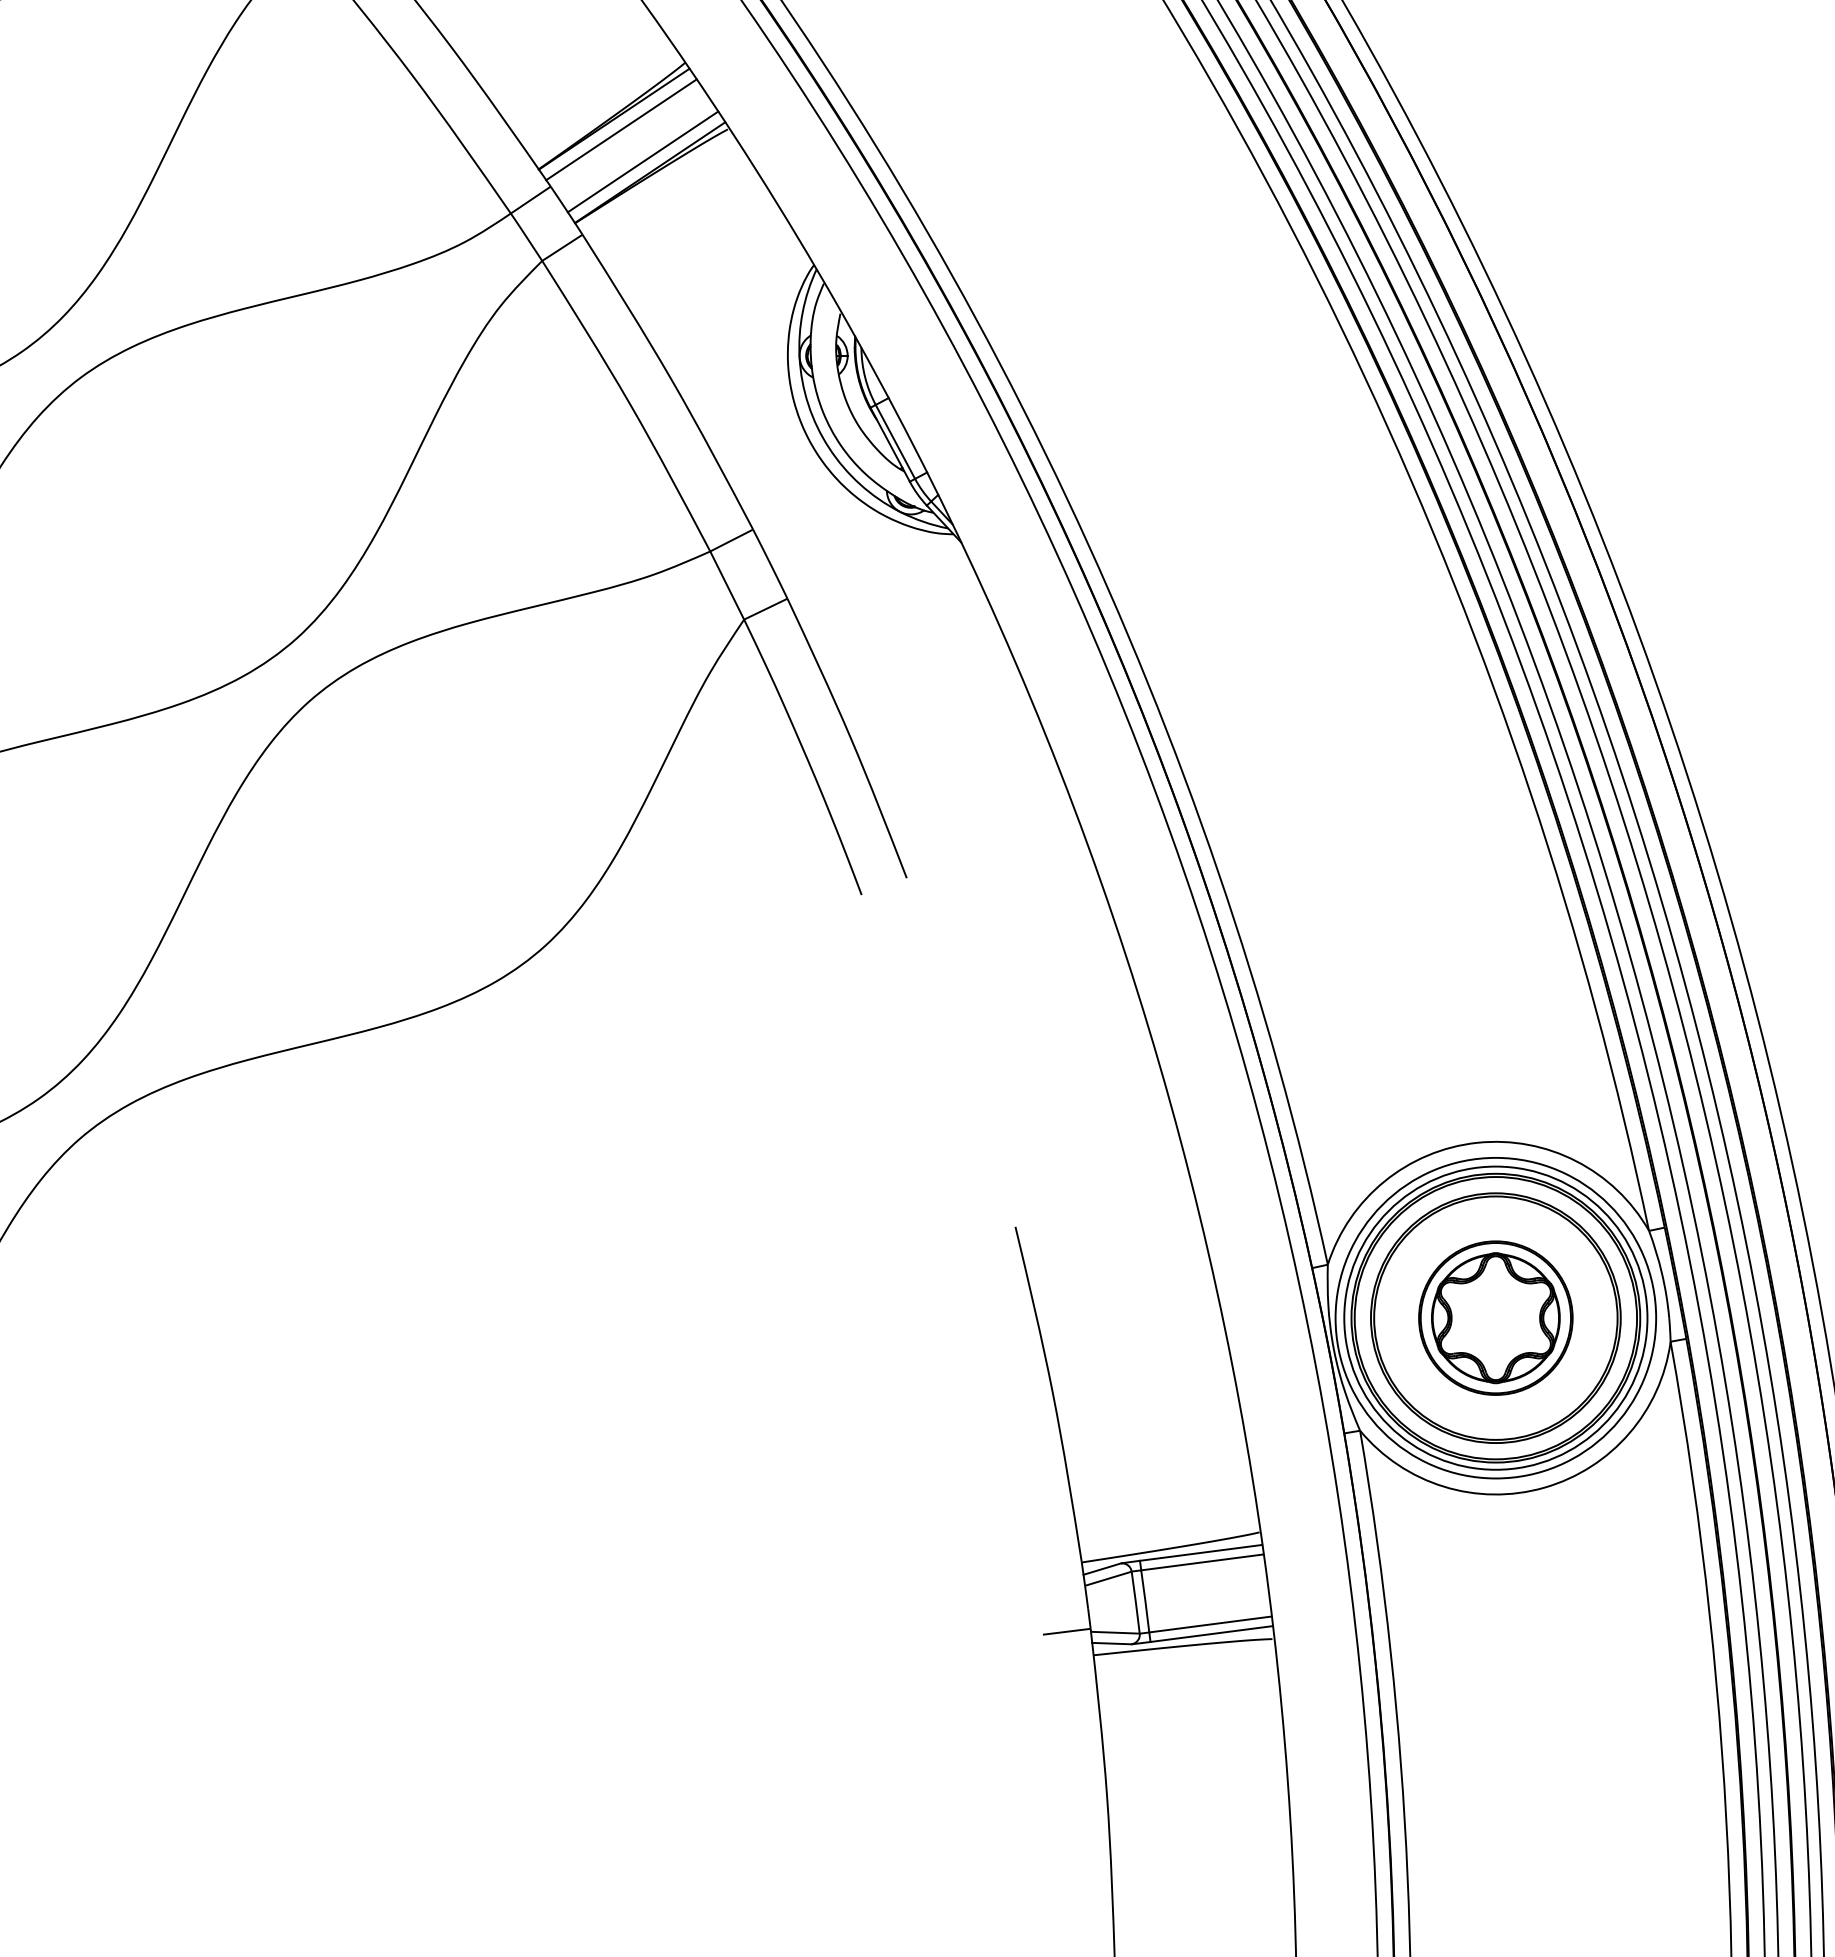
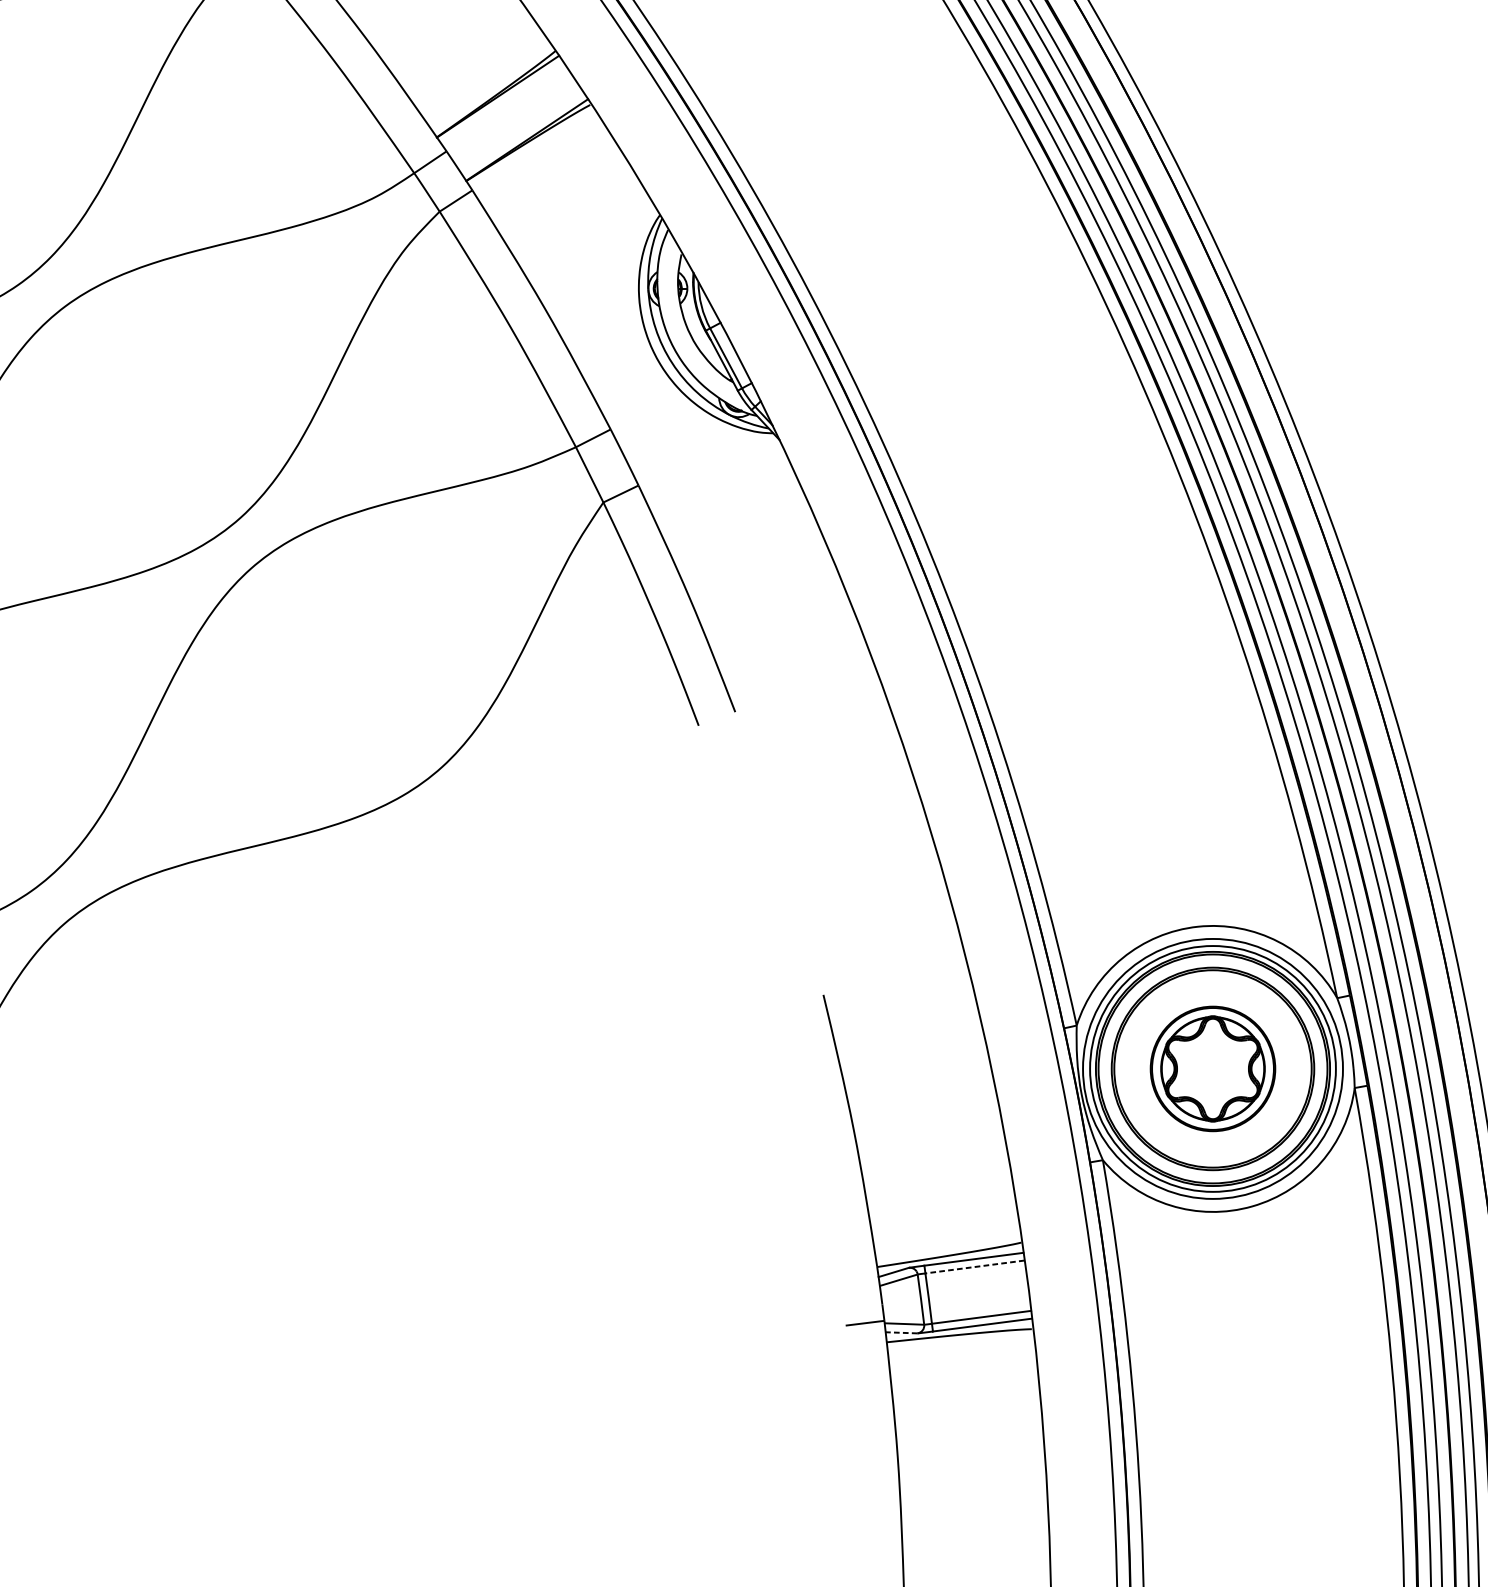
line: (621, 129) -> (503, 105), removed
line: (642, 161) -> (521, 130), removed
line: (1202, 1562) -> (975, 1267), solid -> dashed
line: (1111, 1643) -> (901, 1332), solid -> dashed

